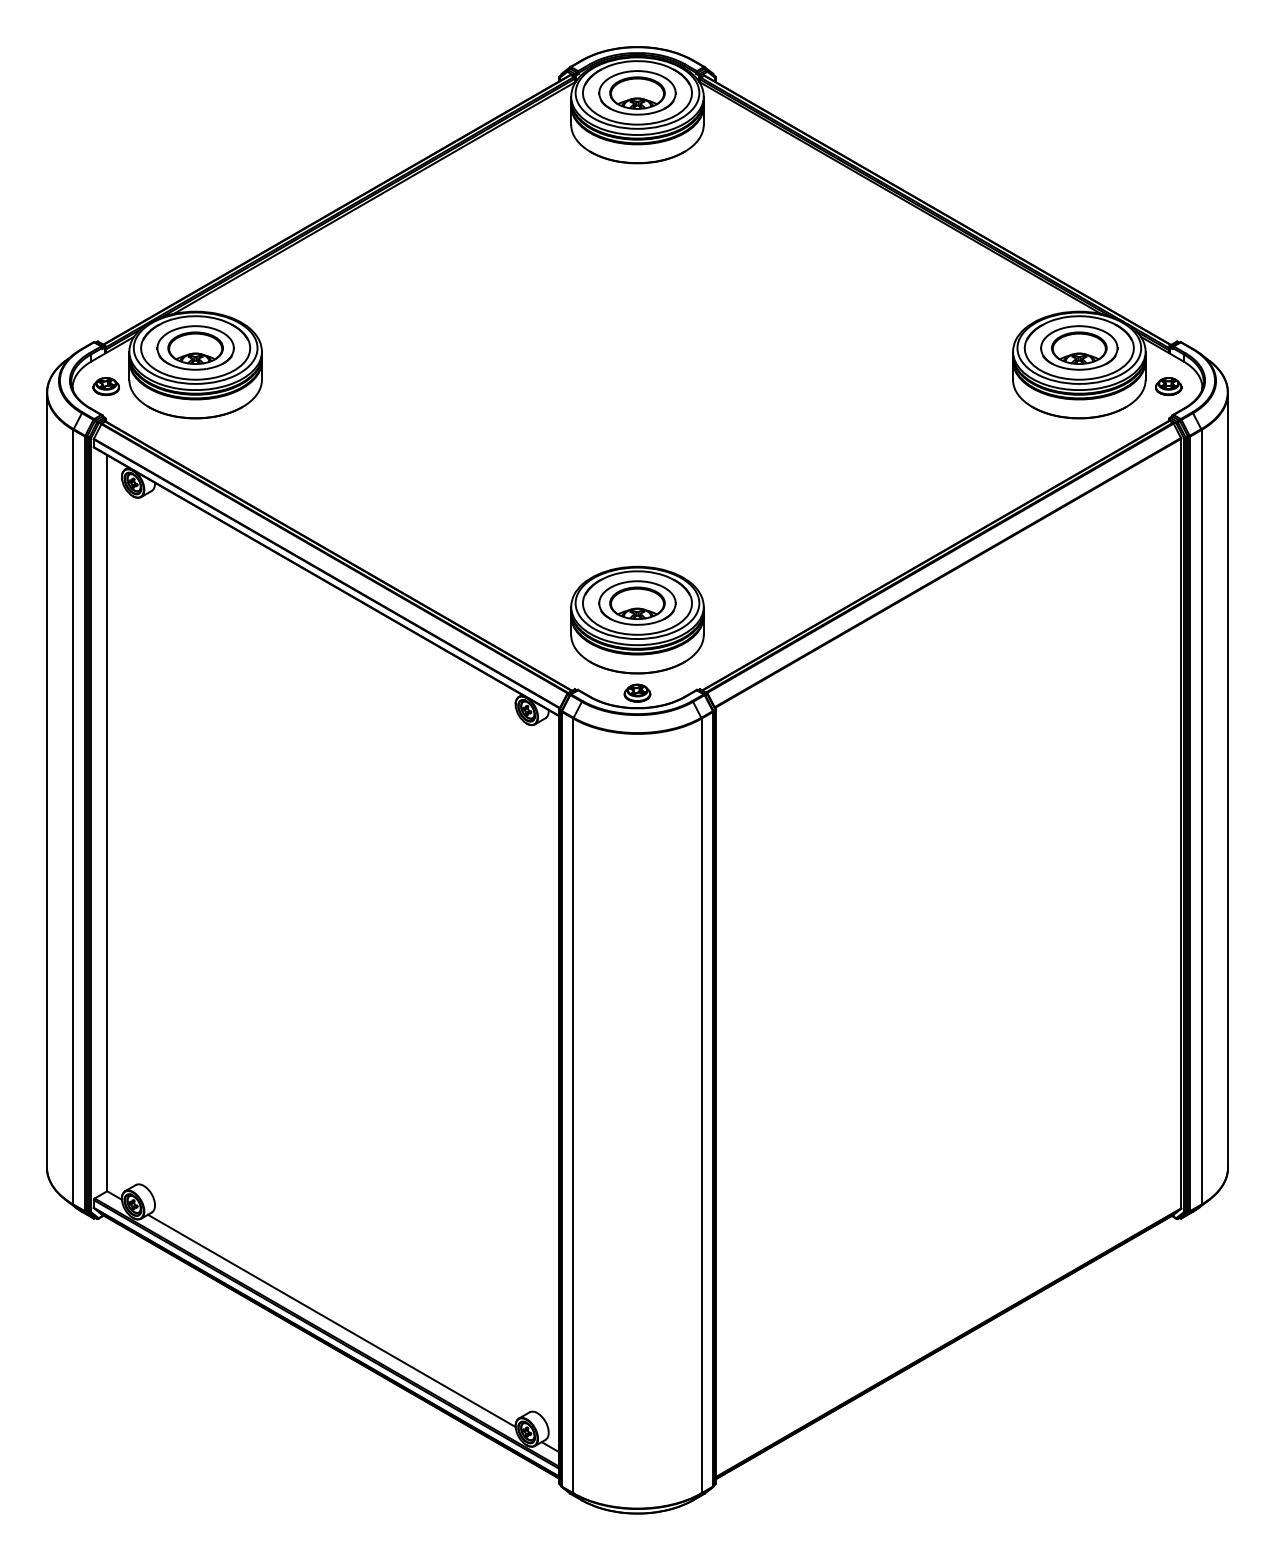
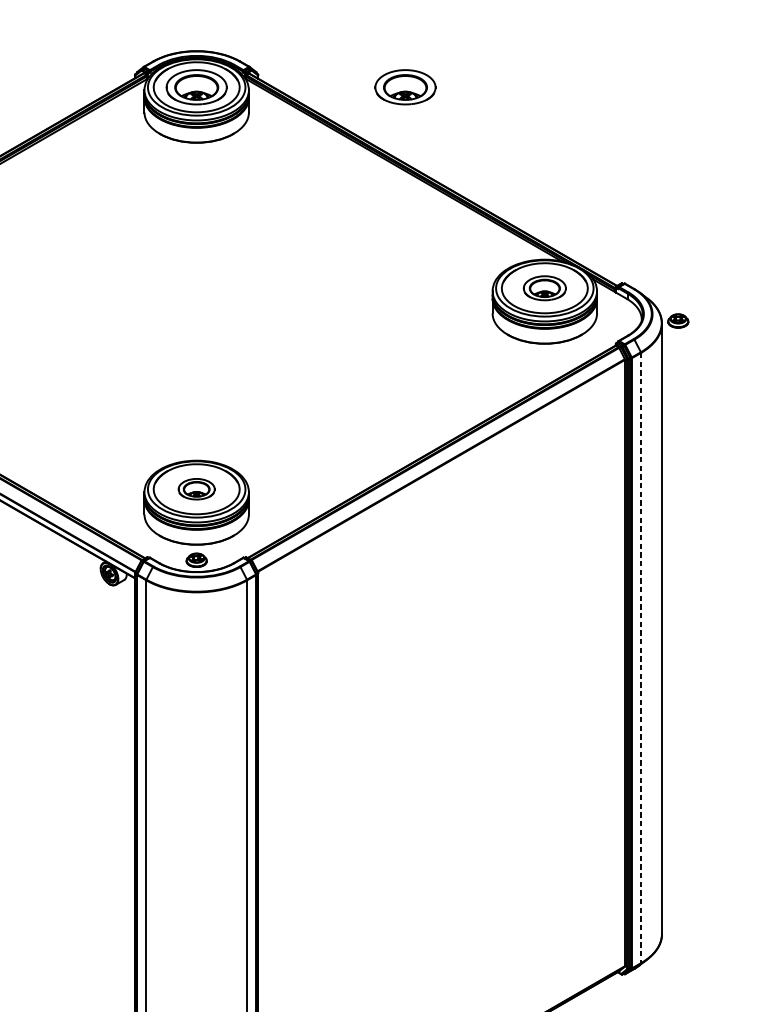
part: (902, 92) -> (405, 86), added
part: (1079, 347) -> (544, 287), size x0.7
part: (1168, 386) -> (678, 320), moved
part: (637, 602) -> (196, 488), size x0.6
line: (1201, 817) -> (641, 658), solid -> dashed

